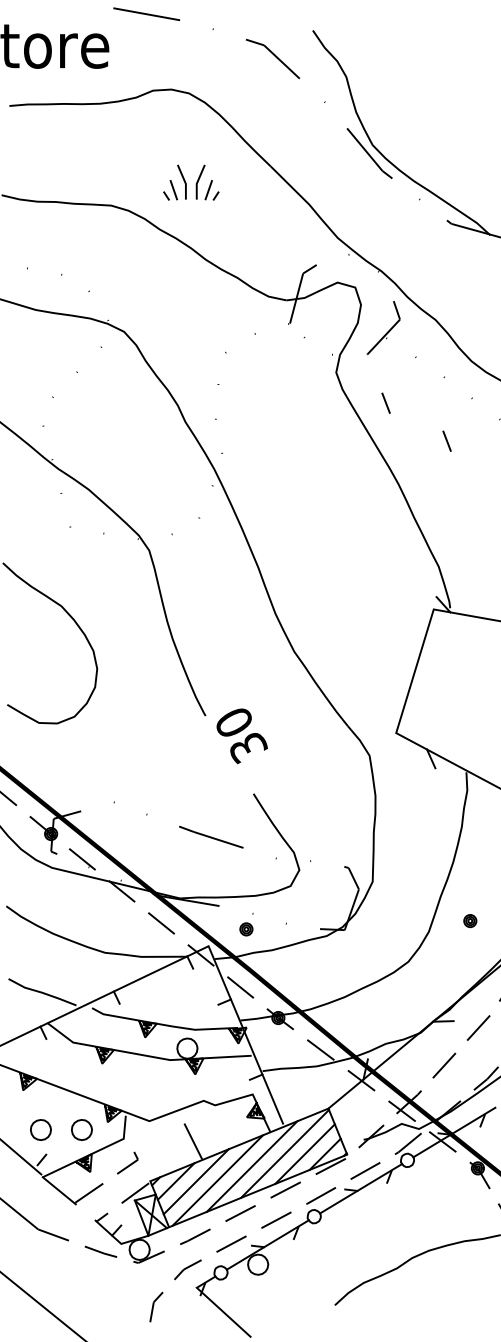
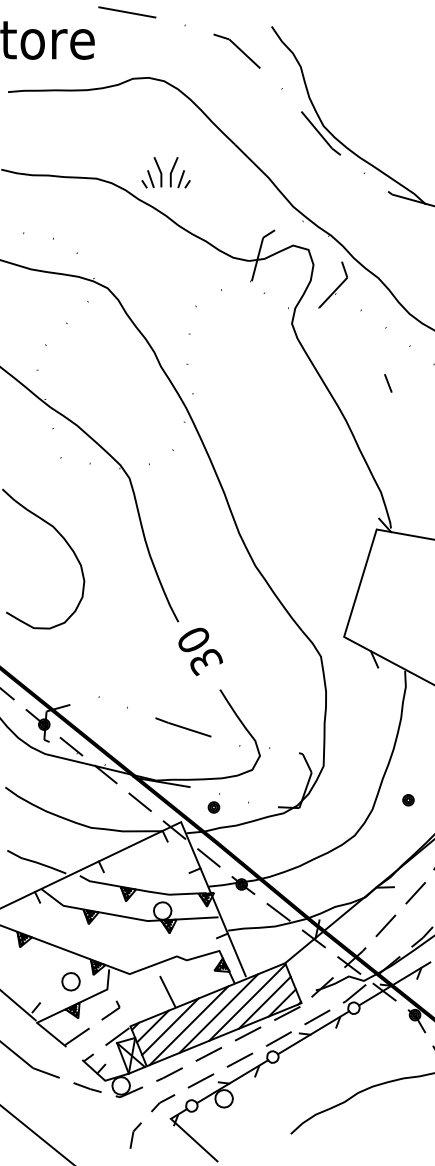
part: (191, 182) -> (166, 172), moved
line: (385, 402) -> (334, 349), removed
text: (241, 736) -> (200, 652), moved
part: (40, 1129) -> (35, 981), removed

